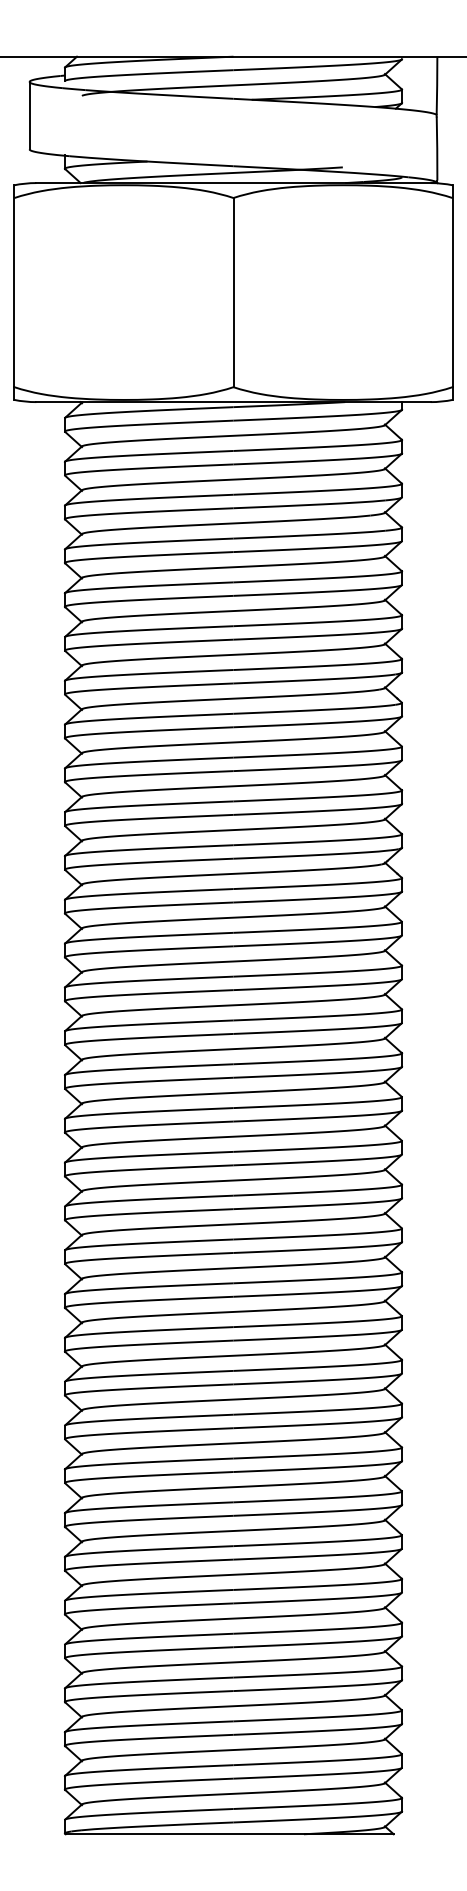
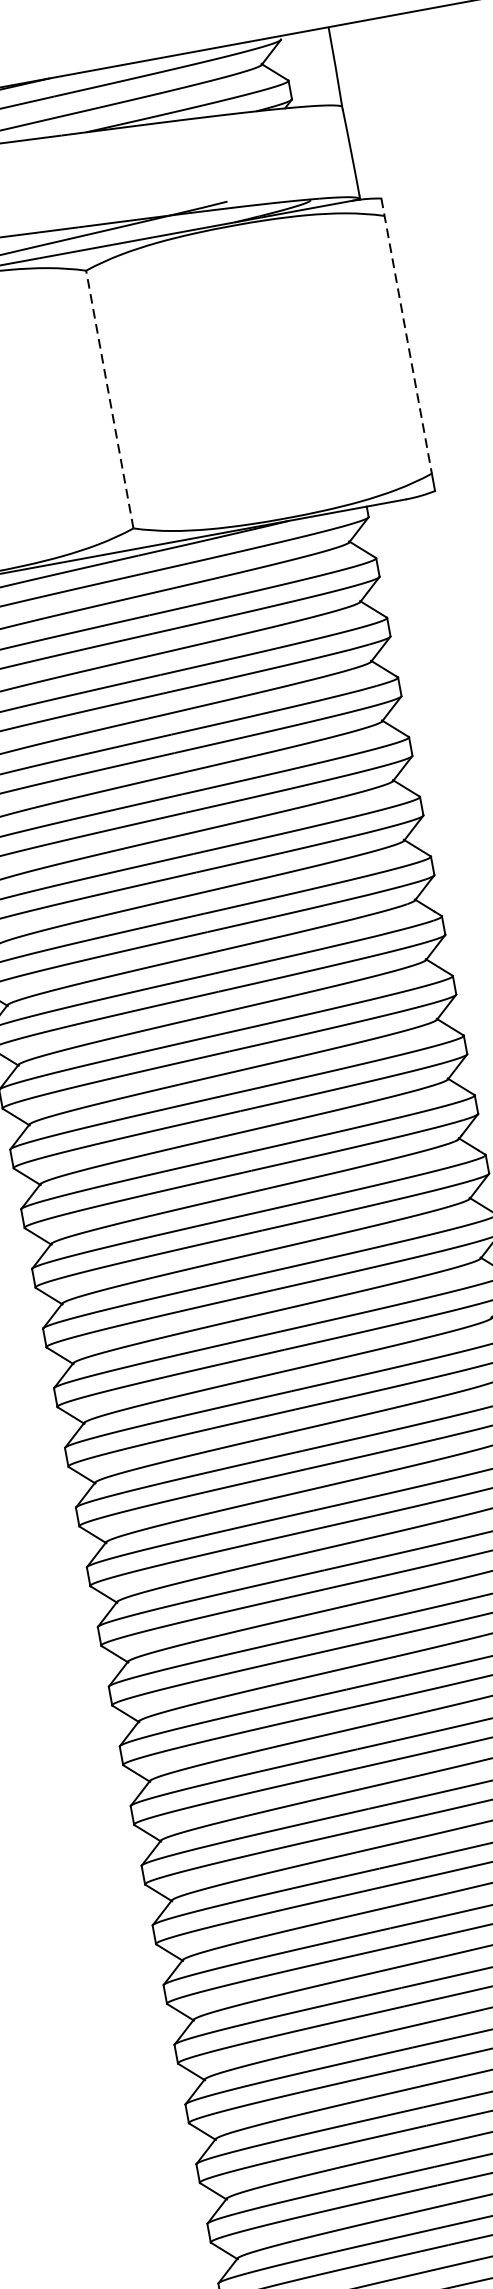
line: (452, 286) -> (406, 336), solid -> dashed
line: (233, 292) -> (109, 399), solid -> dashed

